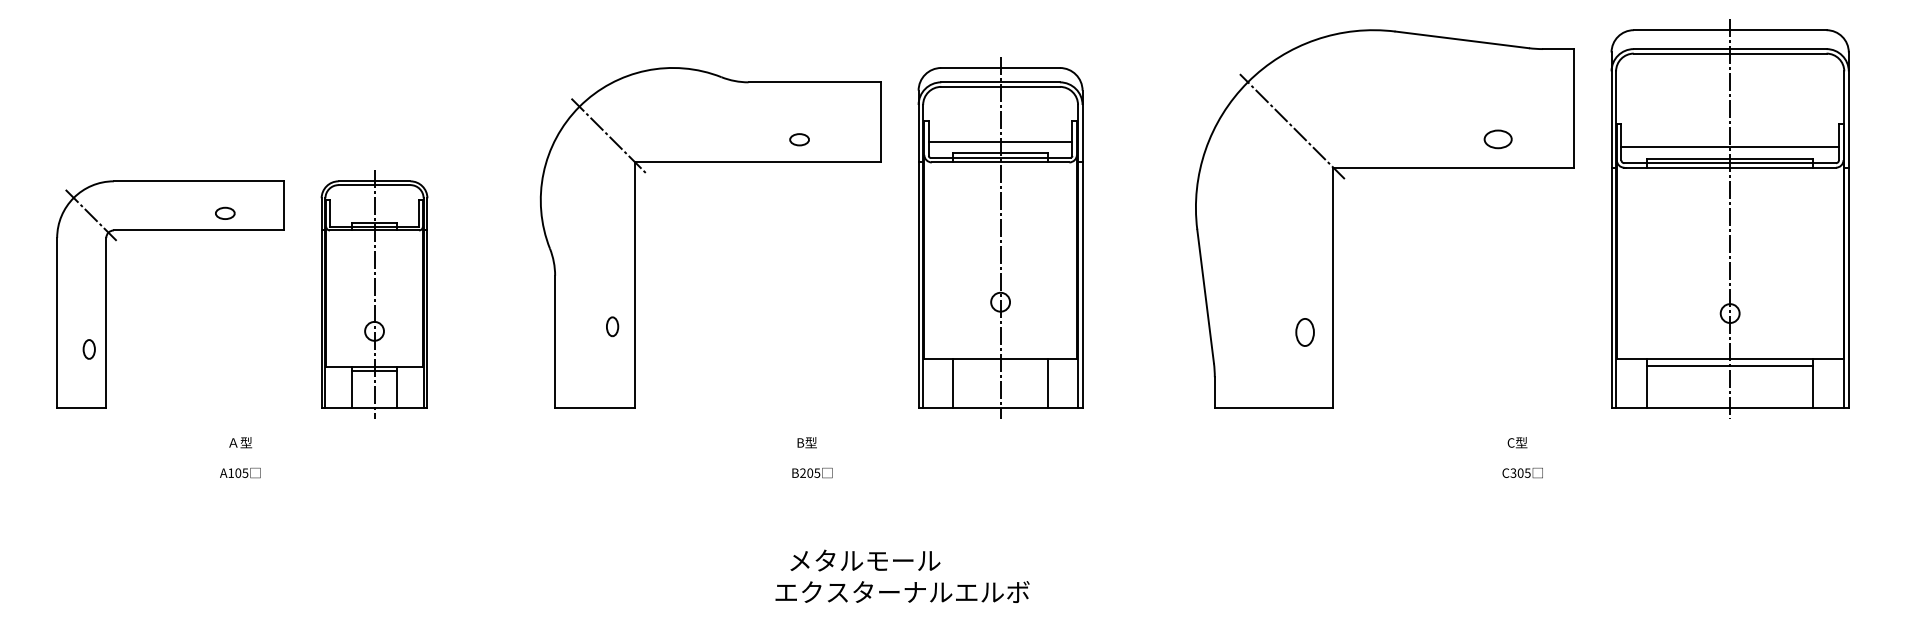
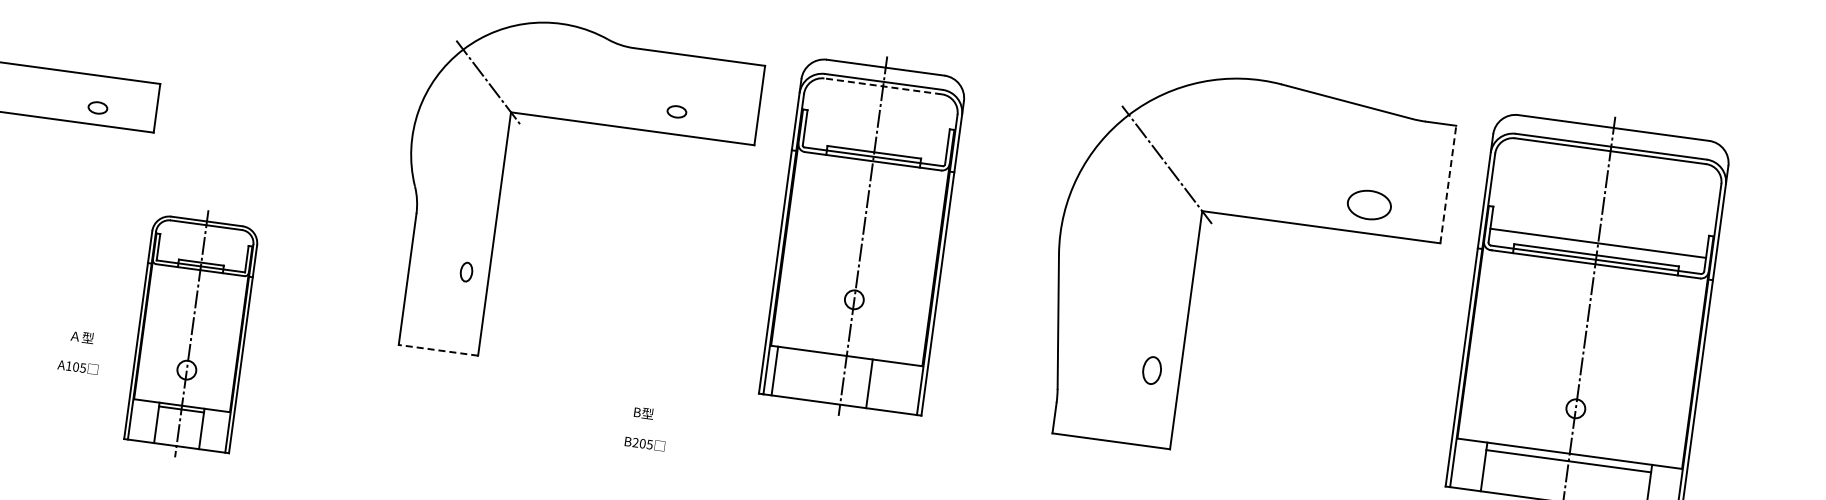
line: (1000, 86) -> (883, 86), solid -> dashed
line: (1573, 107) -> (1448, 183), solid -> dashed
part: (1497, 139) -> (1368, 205), size x1.6
line: (1000, 142) -> (875, 141), removed
part: (374, 294) -> (191, 333), moved
line: (953, 383) -> (774, 371), moved
line: (1047, 383) -> (869, 383), moved
line: (594, 408) -> (437, 350), solid -> dashed

